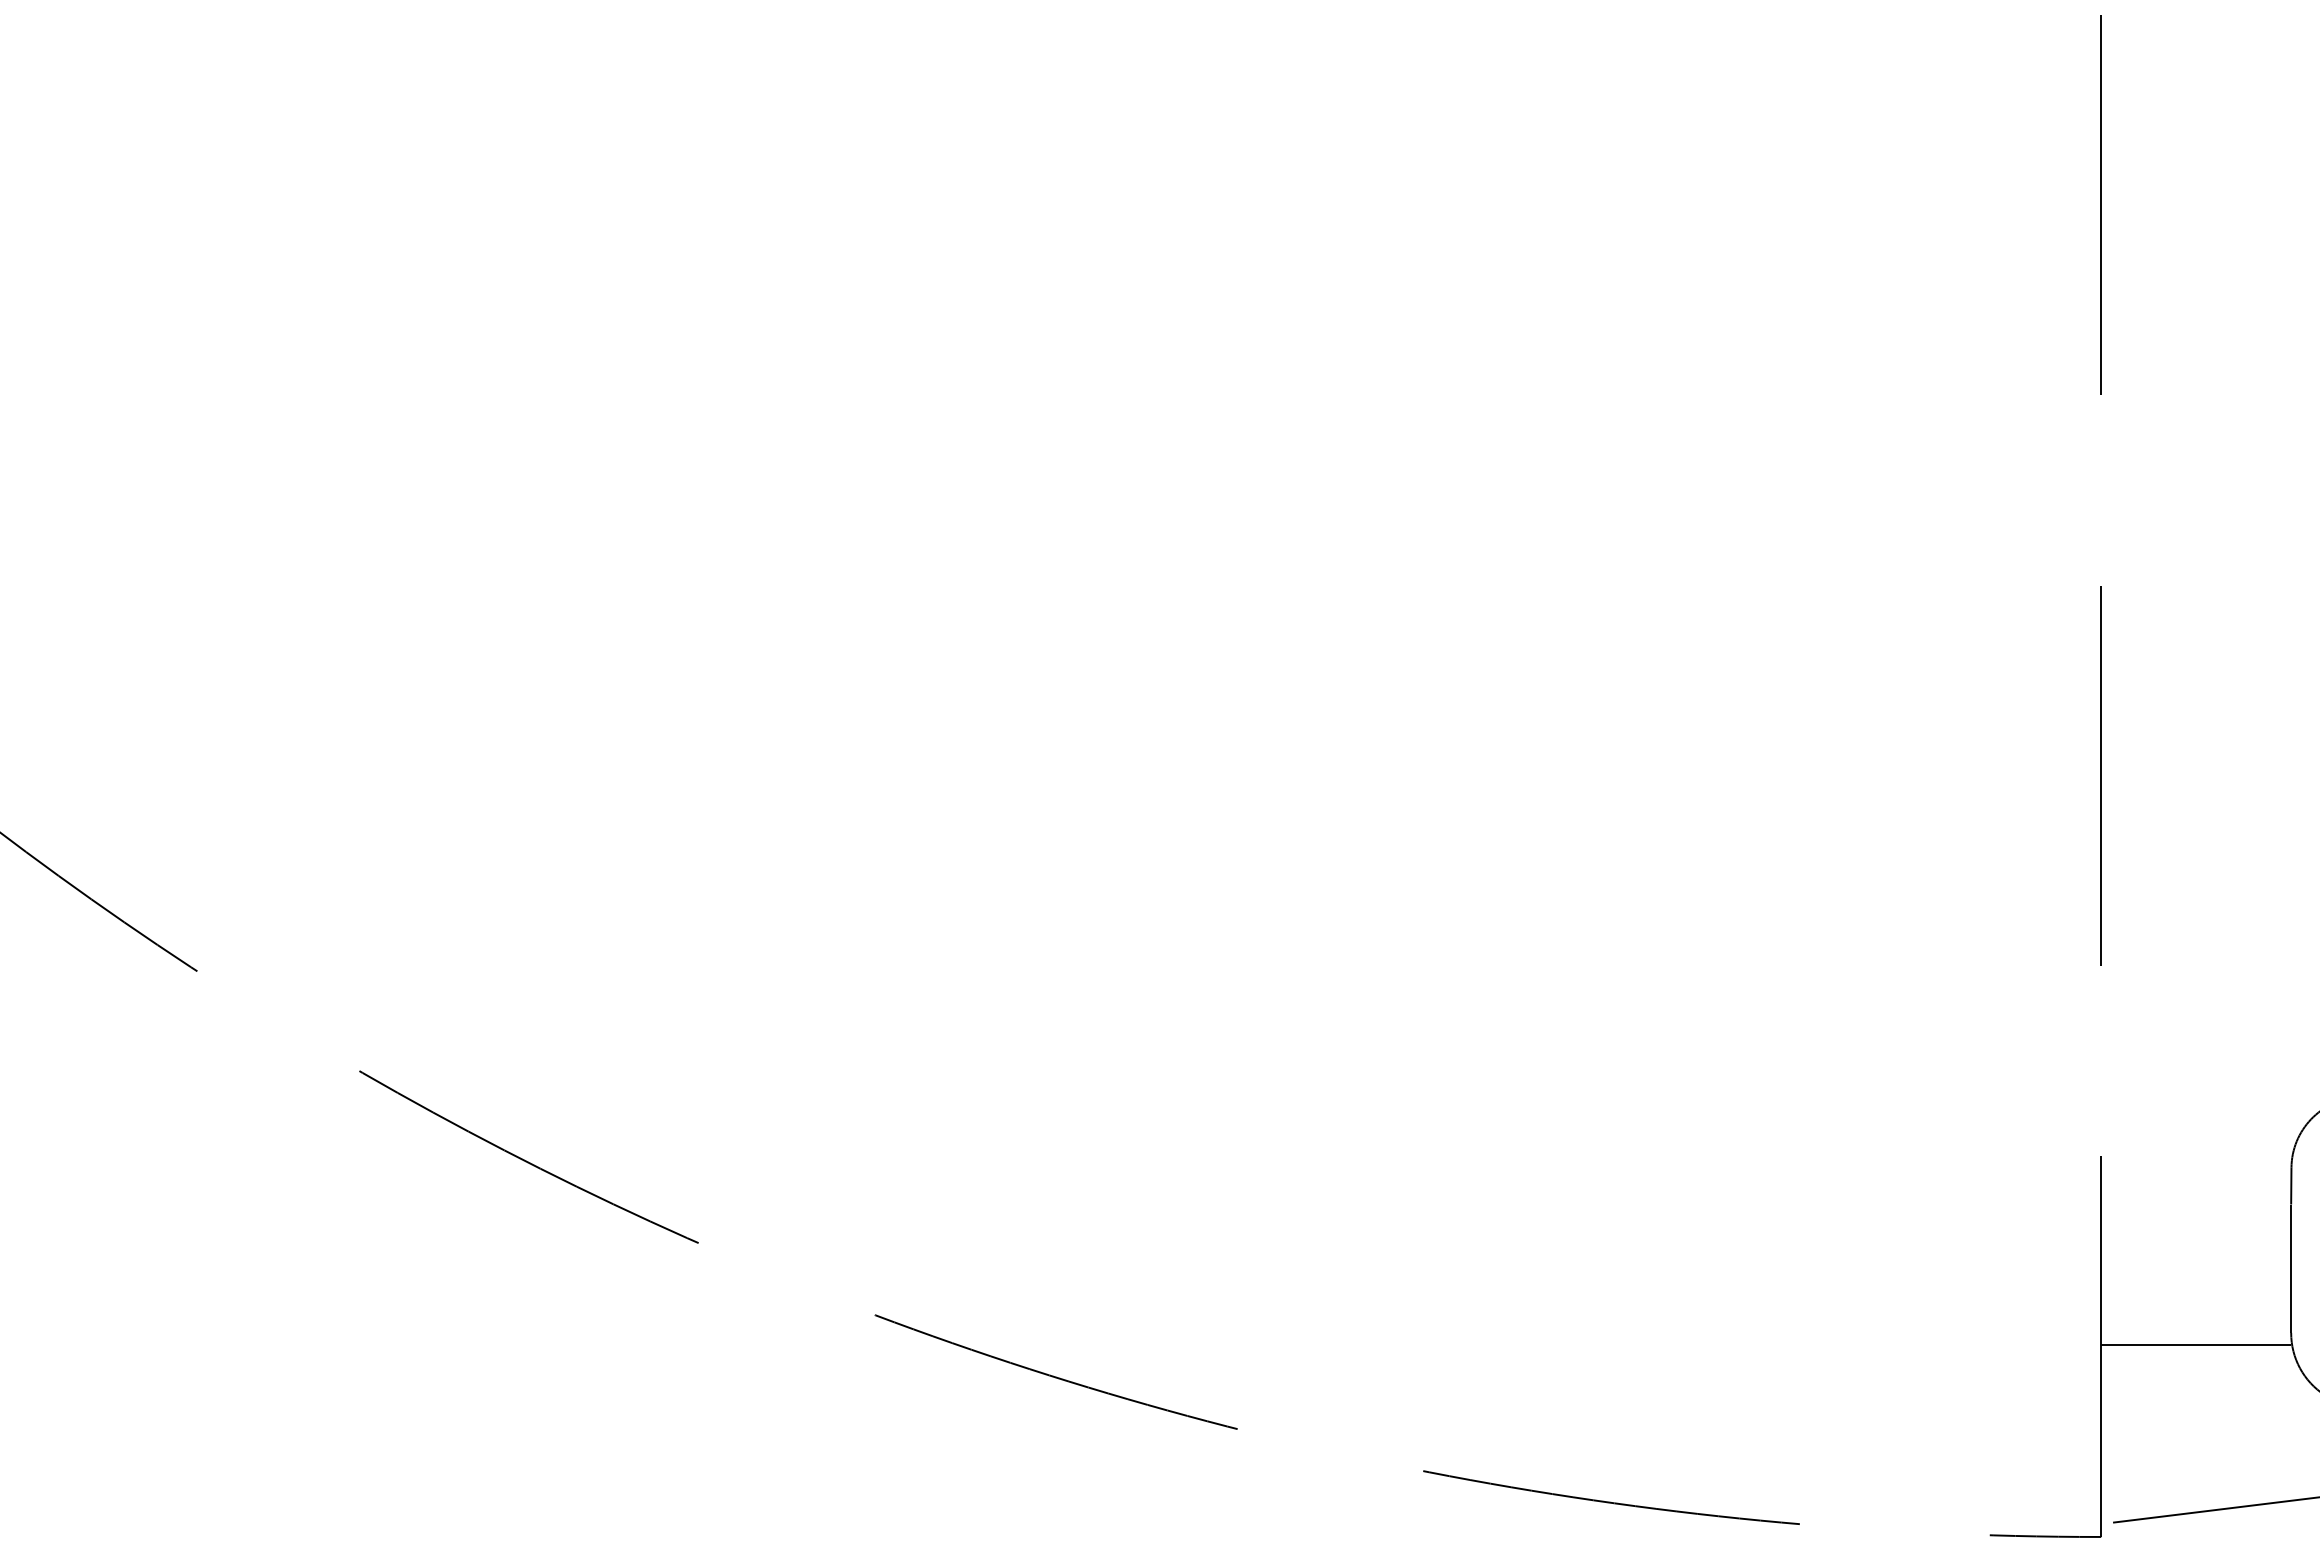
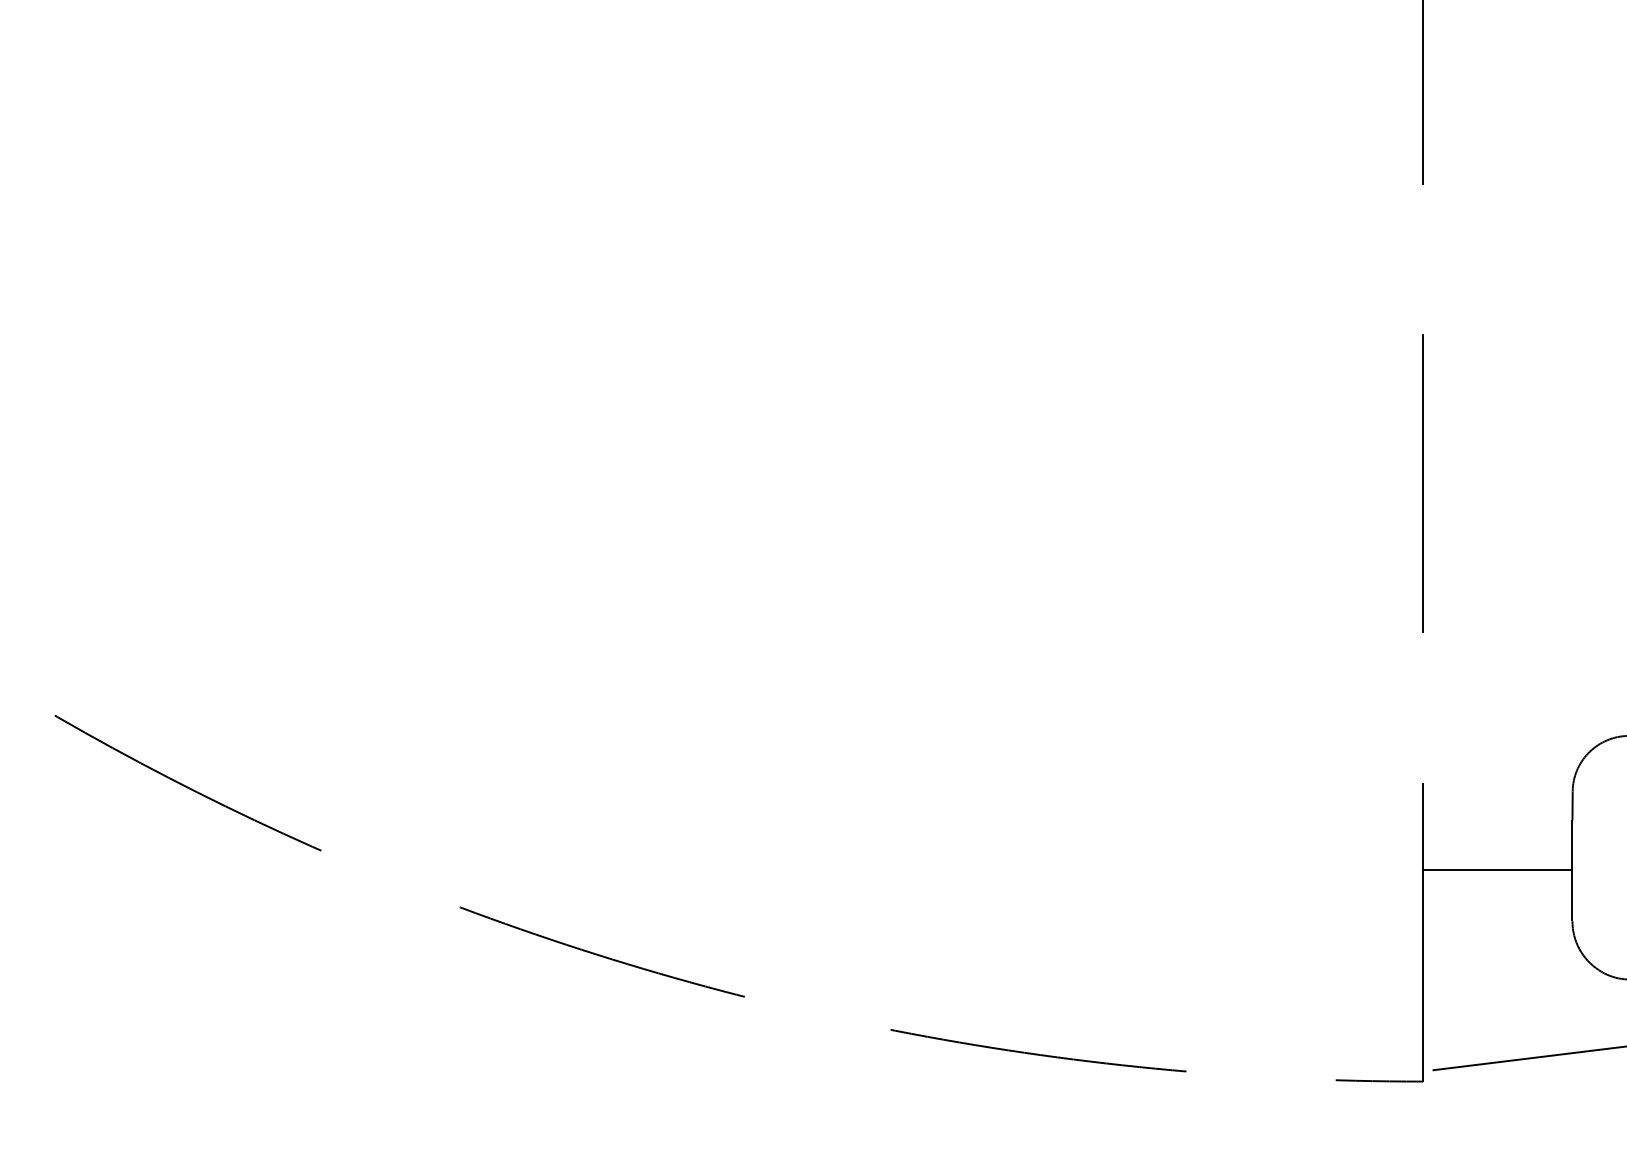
line: (2196, 1345) -> (1498, 869), moved

